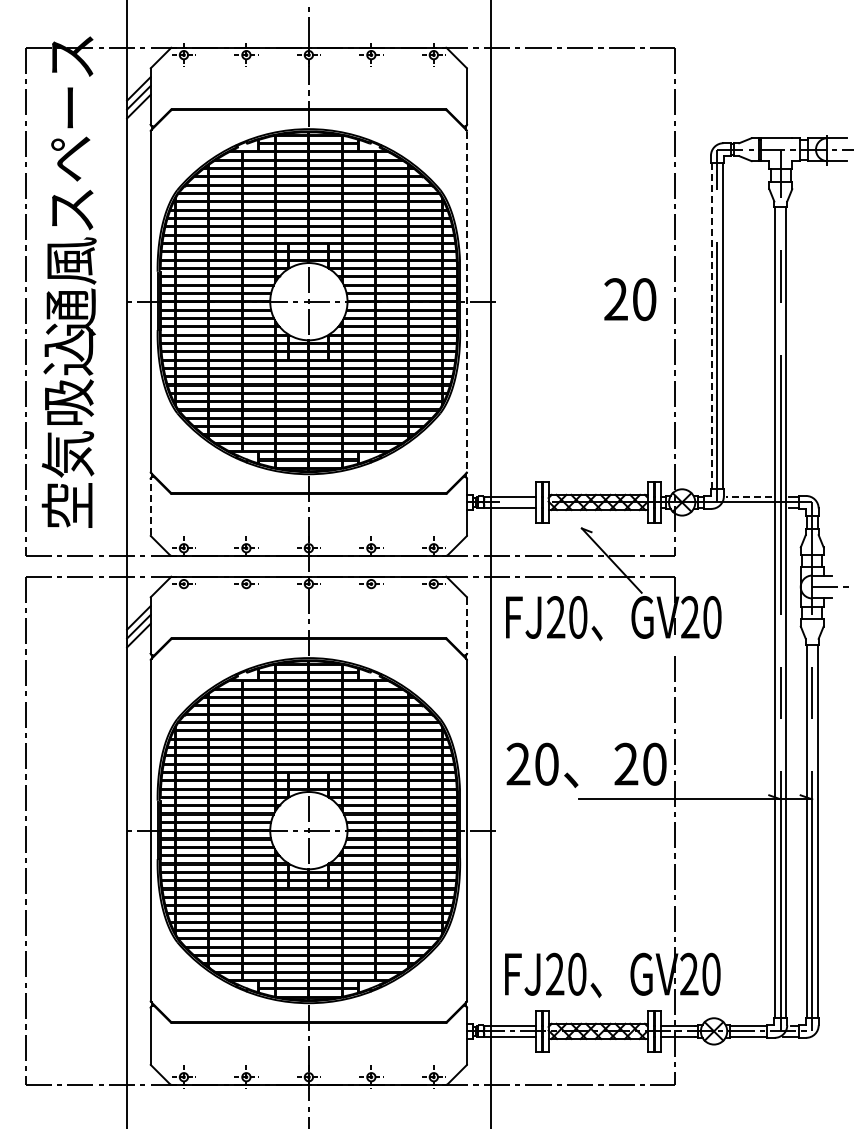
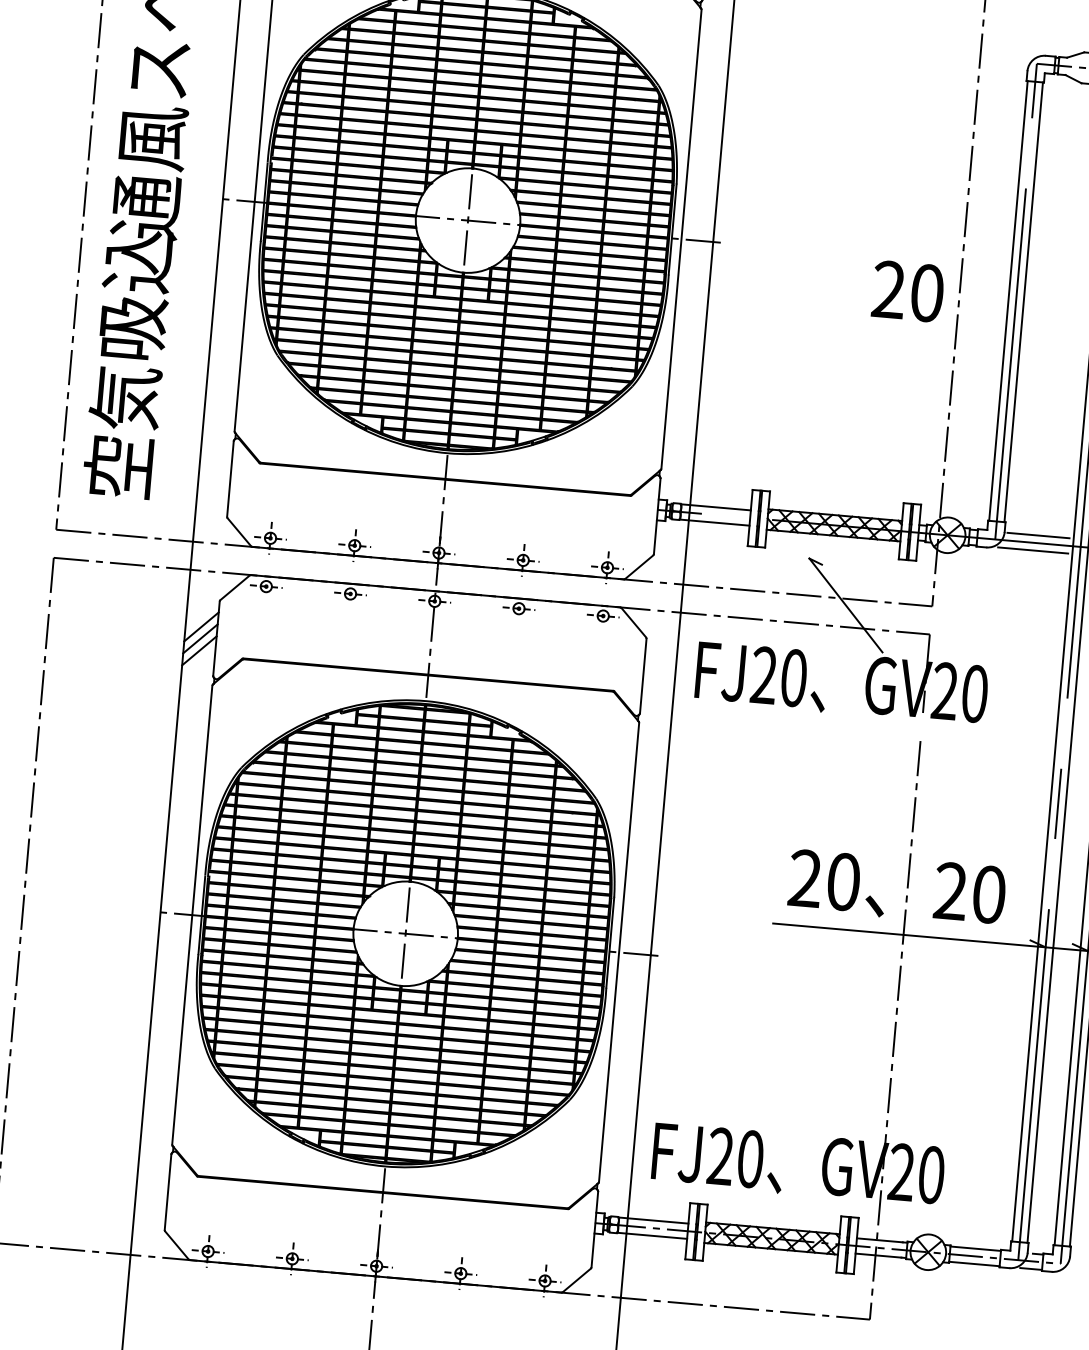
text: (630, 299) -> (908, 291), moved
line: (467, 302) -> (681, 240), dashed -> solid
line: (711, 325) -> (1008, 300), dashed -> solid
line: (749, 496) -> (1039, 535), dashed -> solid
line: (150, 507) -> (230, 479), dashed -> solid
line: (745, 508) -> (1032, 550), added
line: (467, 626) -> (643, 677), dashed -> solid
text: (586, 764) -> (897, 886), moved

